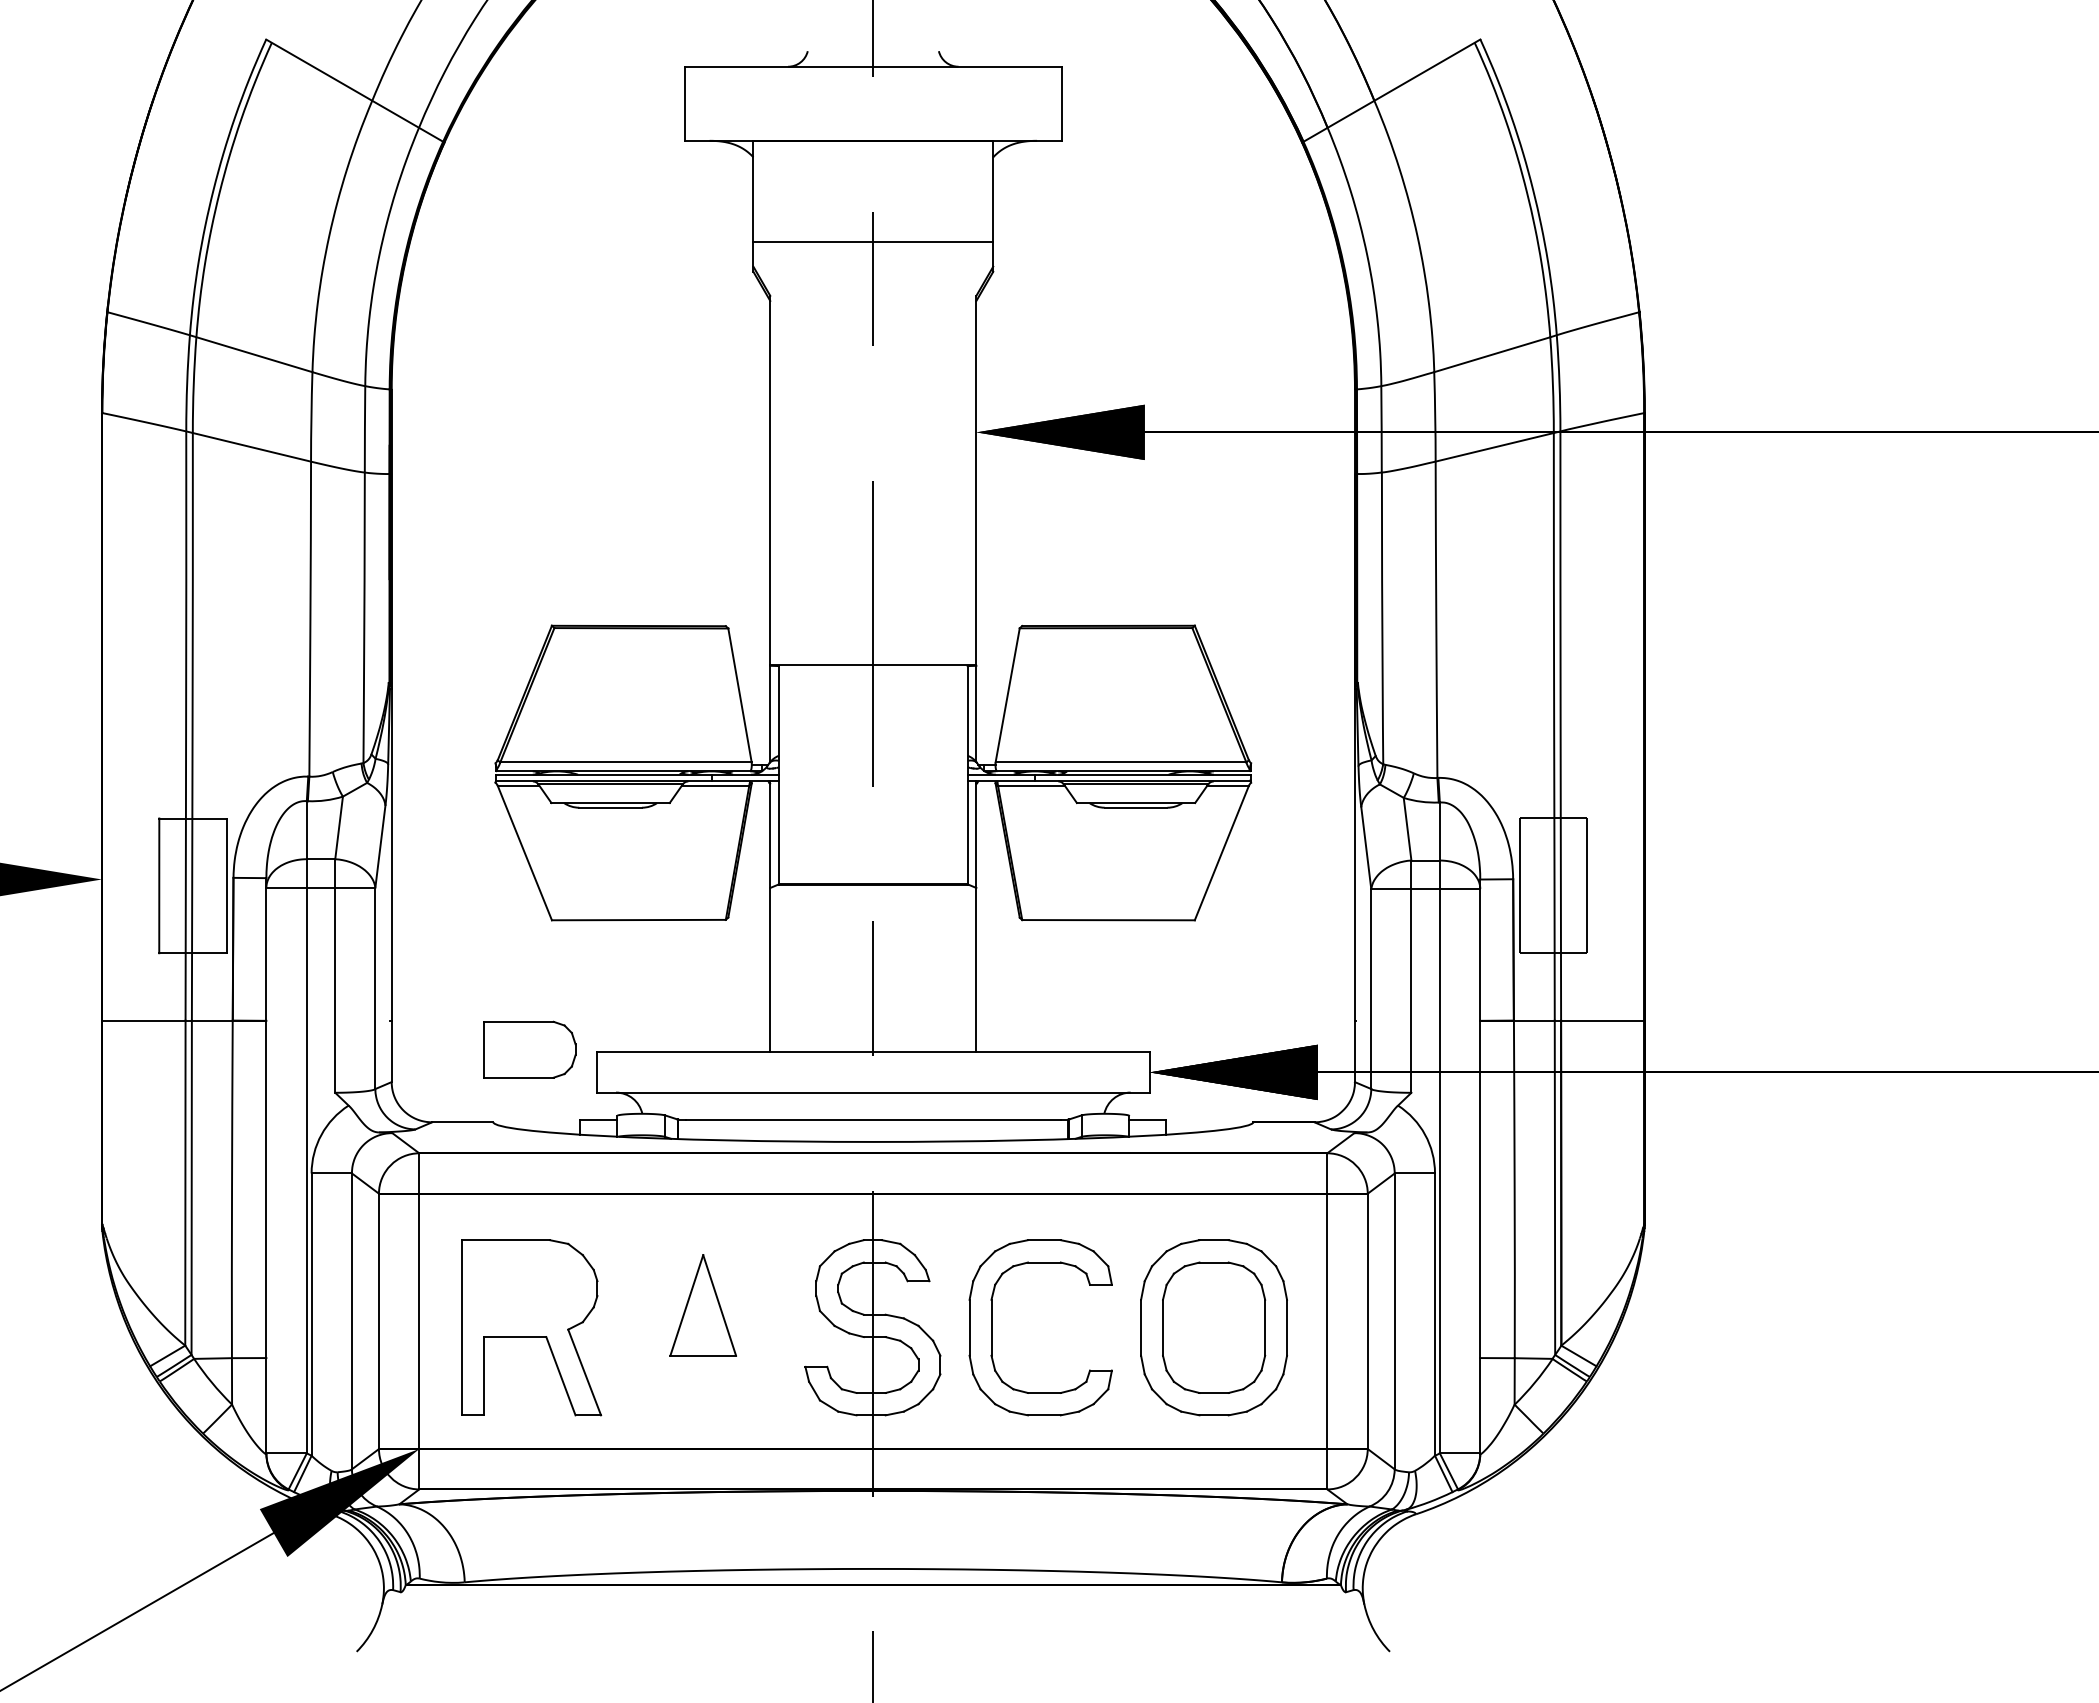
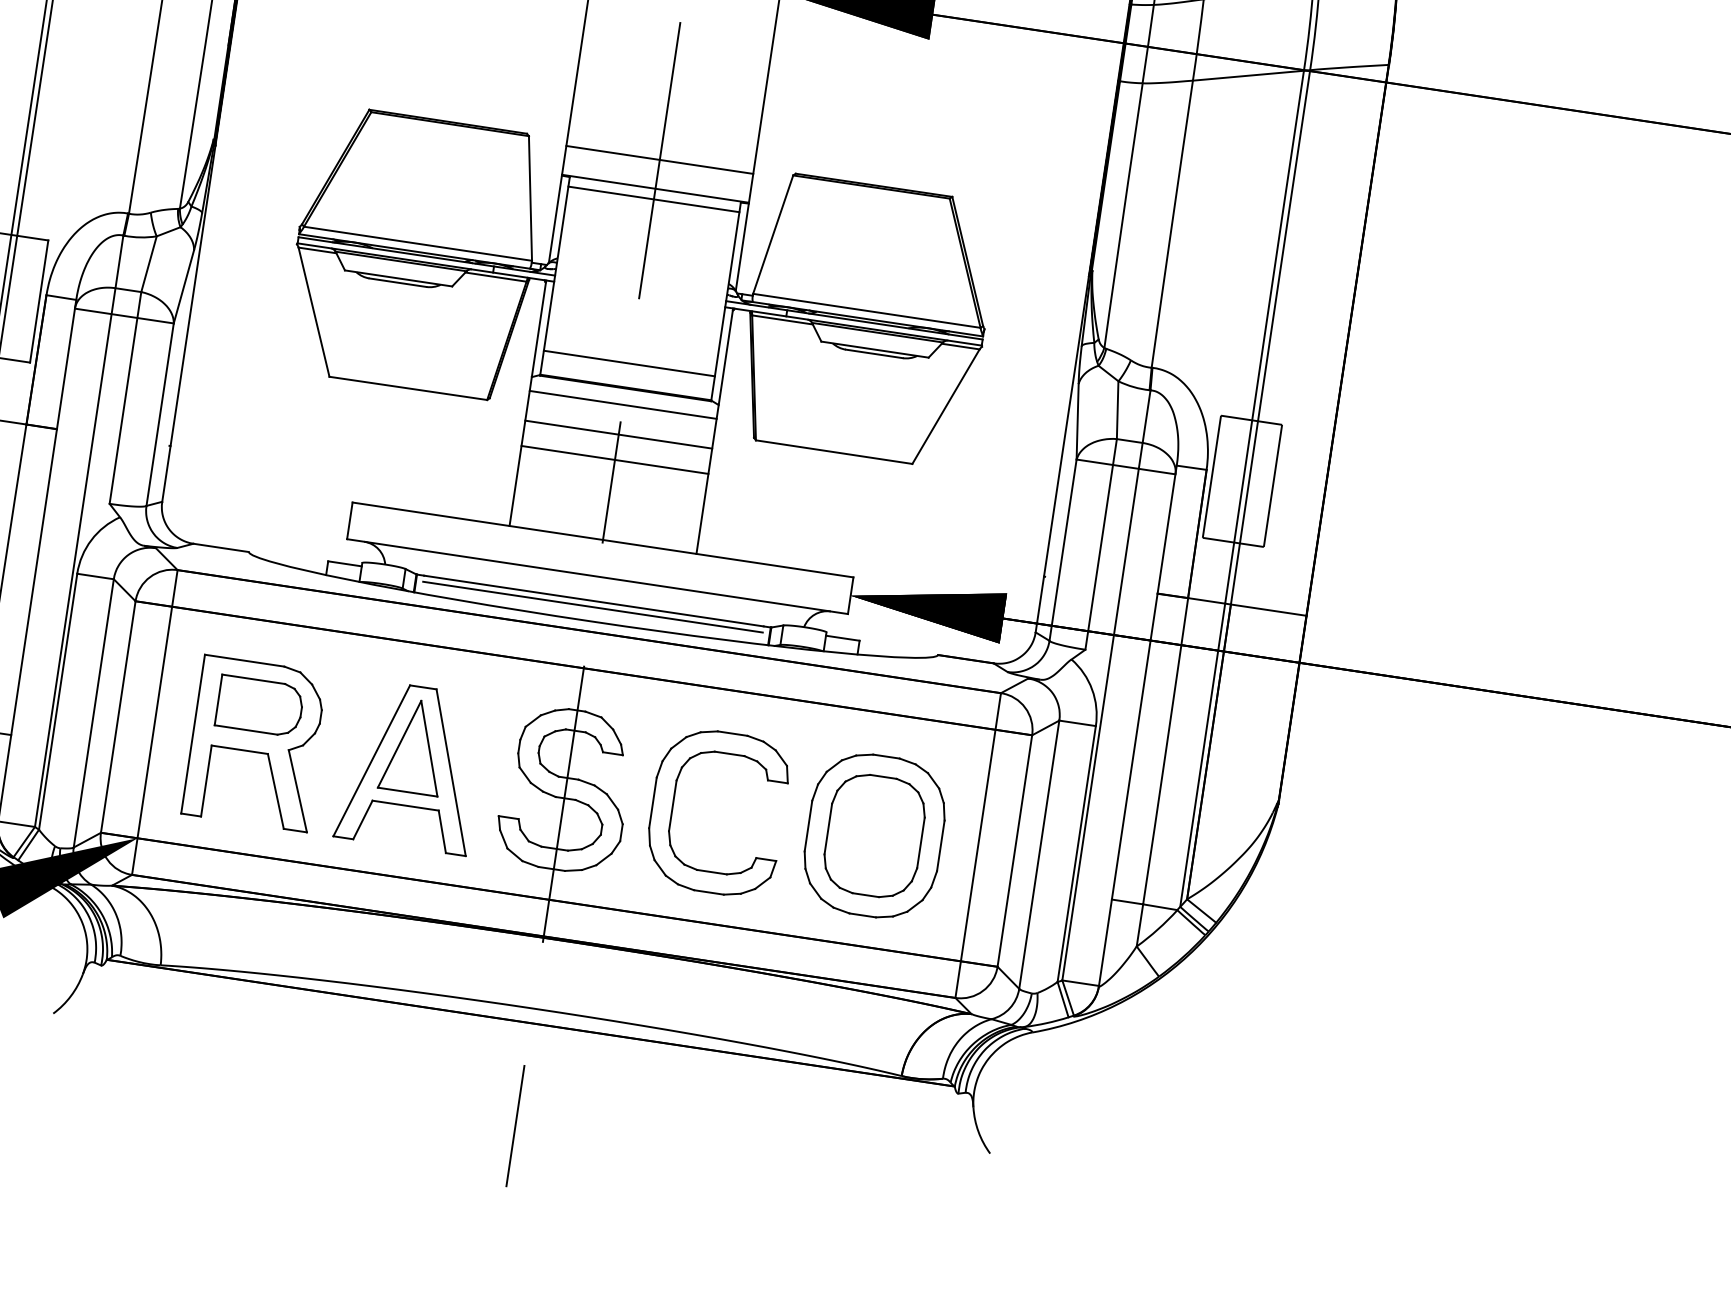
line: (873, 633) -> (659, 160), added
line: (873, 676) -> (654, 199), added
line: (873, 857) -> (629, 363), added
line: (873, 903) -> (623, 405), added
line: (873, 936) -> (618, 435), added
line: (873, 963) -> (615, 459), added
part: (529, 1049) -> (259, 705), moved
line: (873, 1126) -> (593, 607), added
part: (703, 1327) -> (411, 766), added

